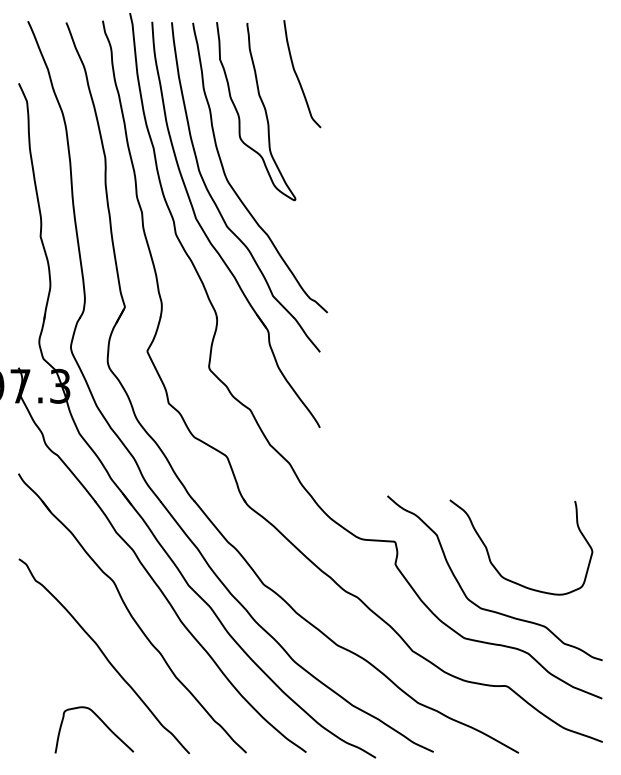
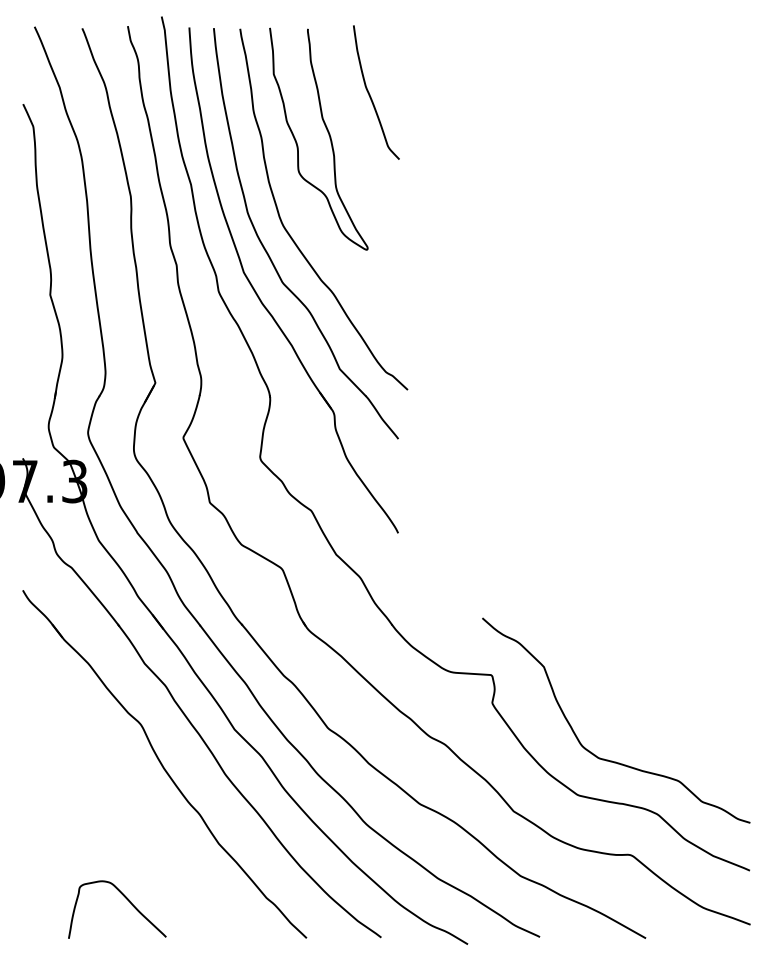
curve: (489, 554) -> (609, 691), removed
curve: (104, 656) -> (129, 817), removed

